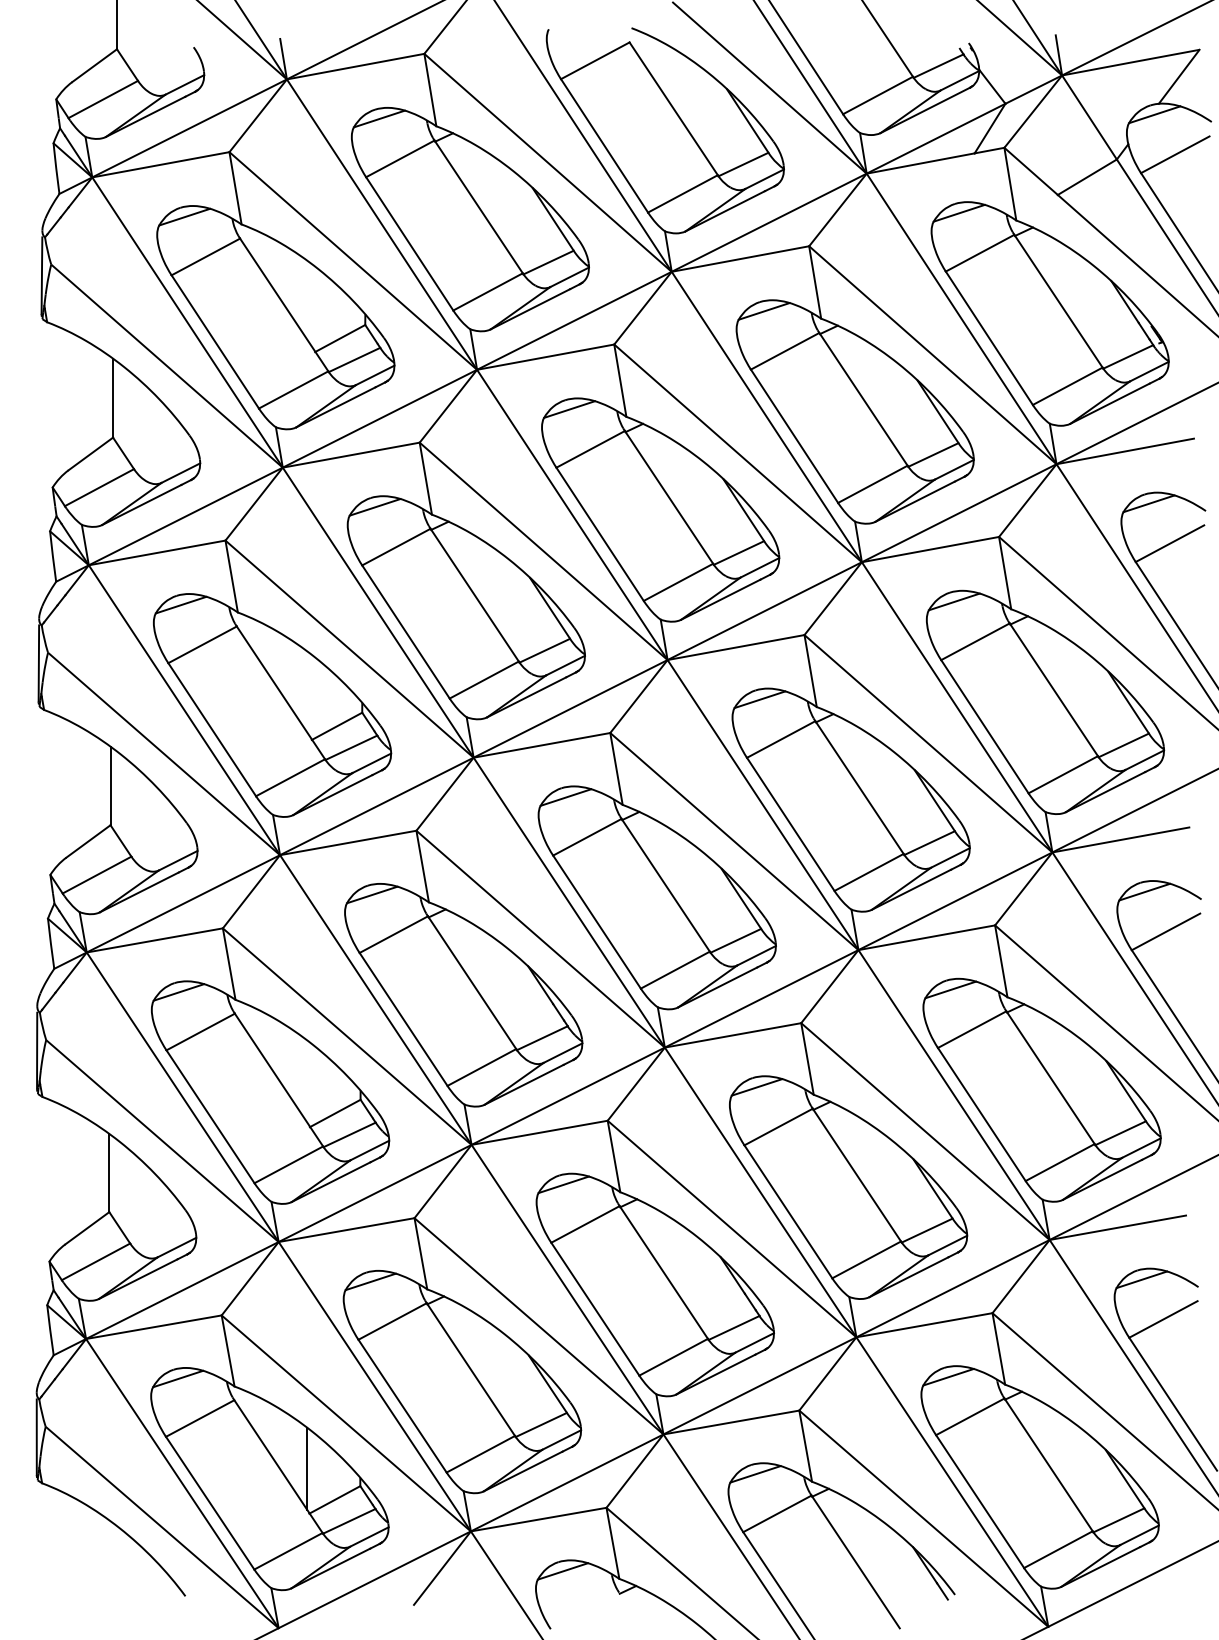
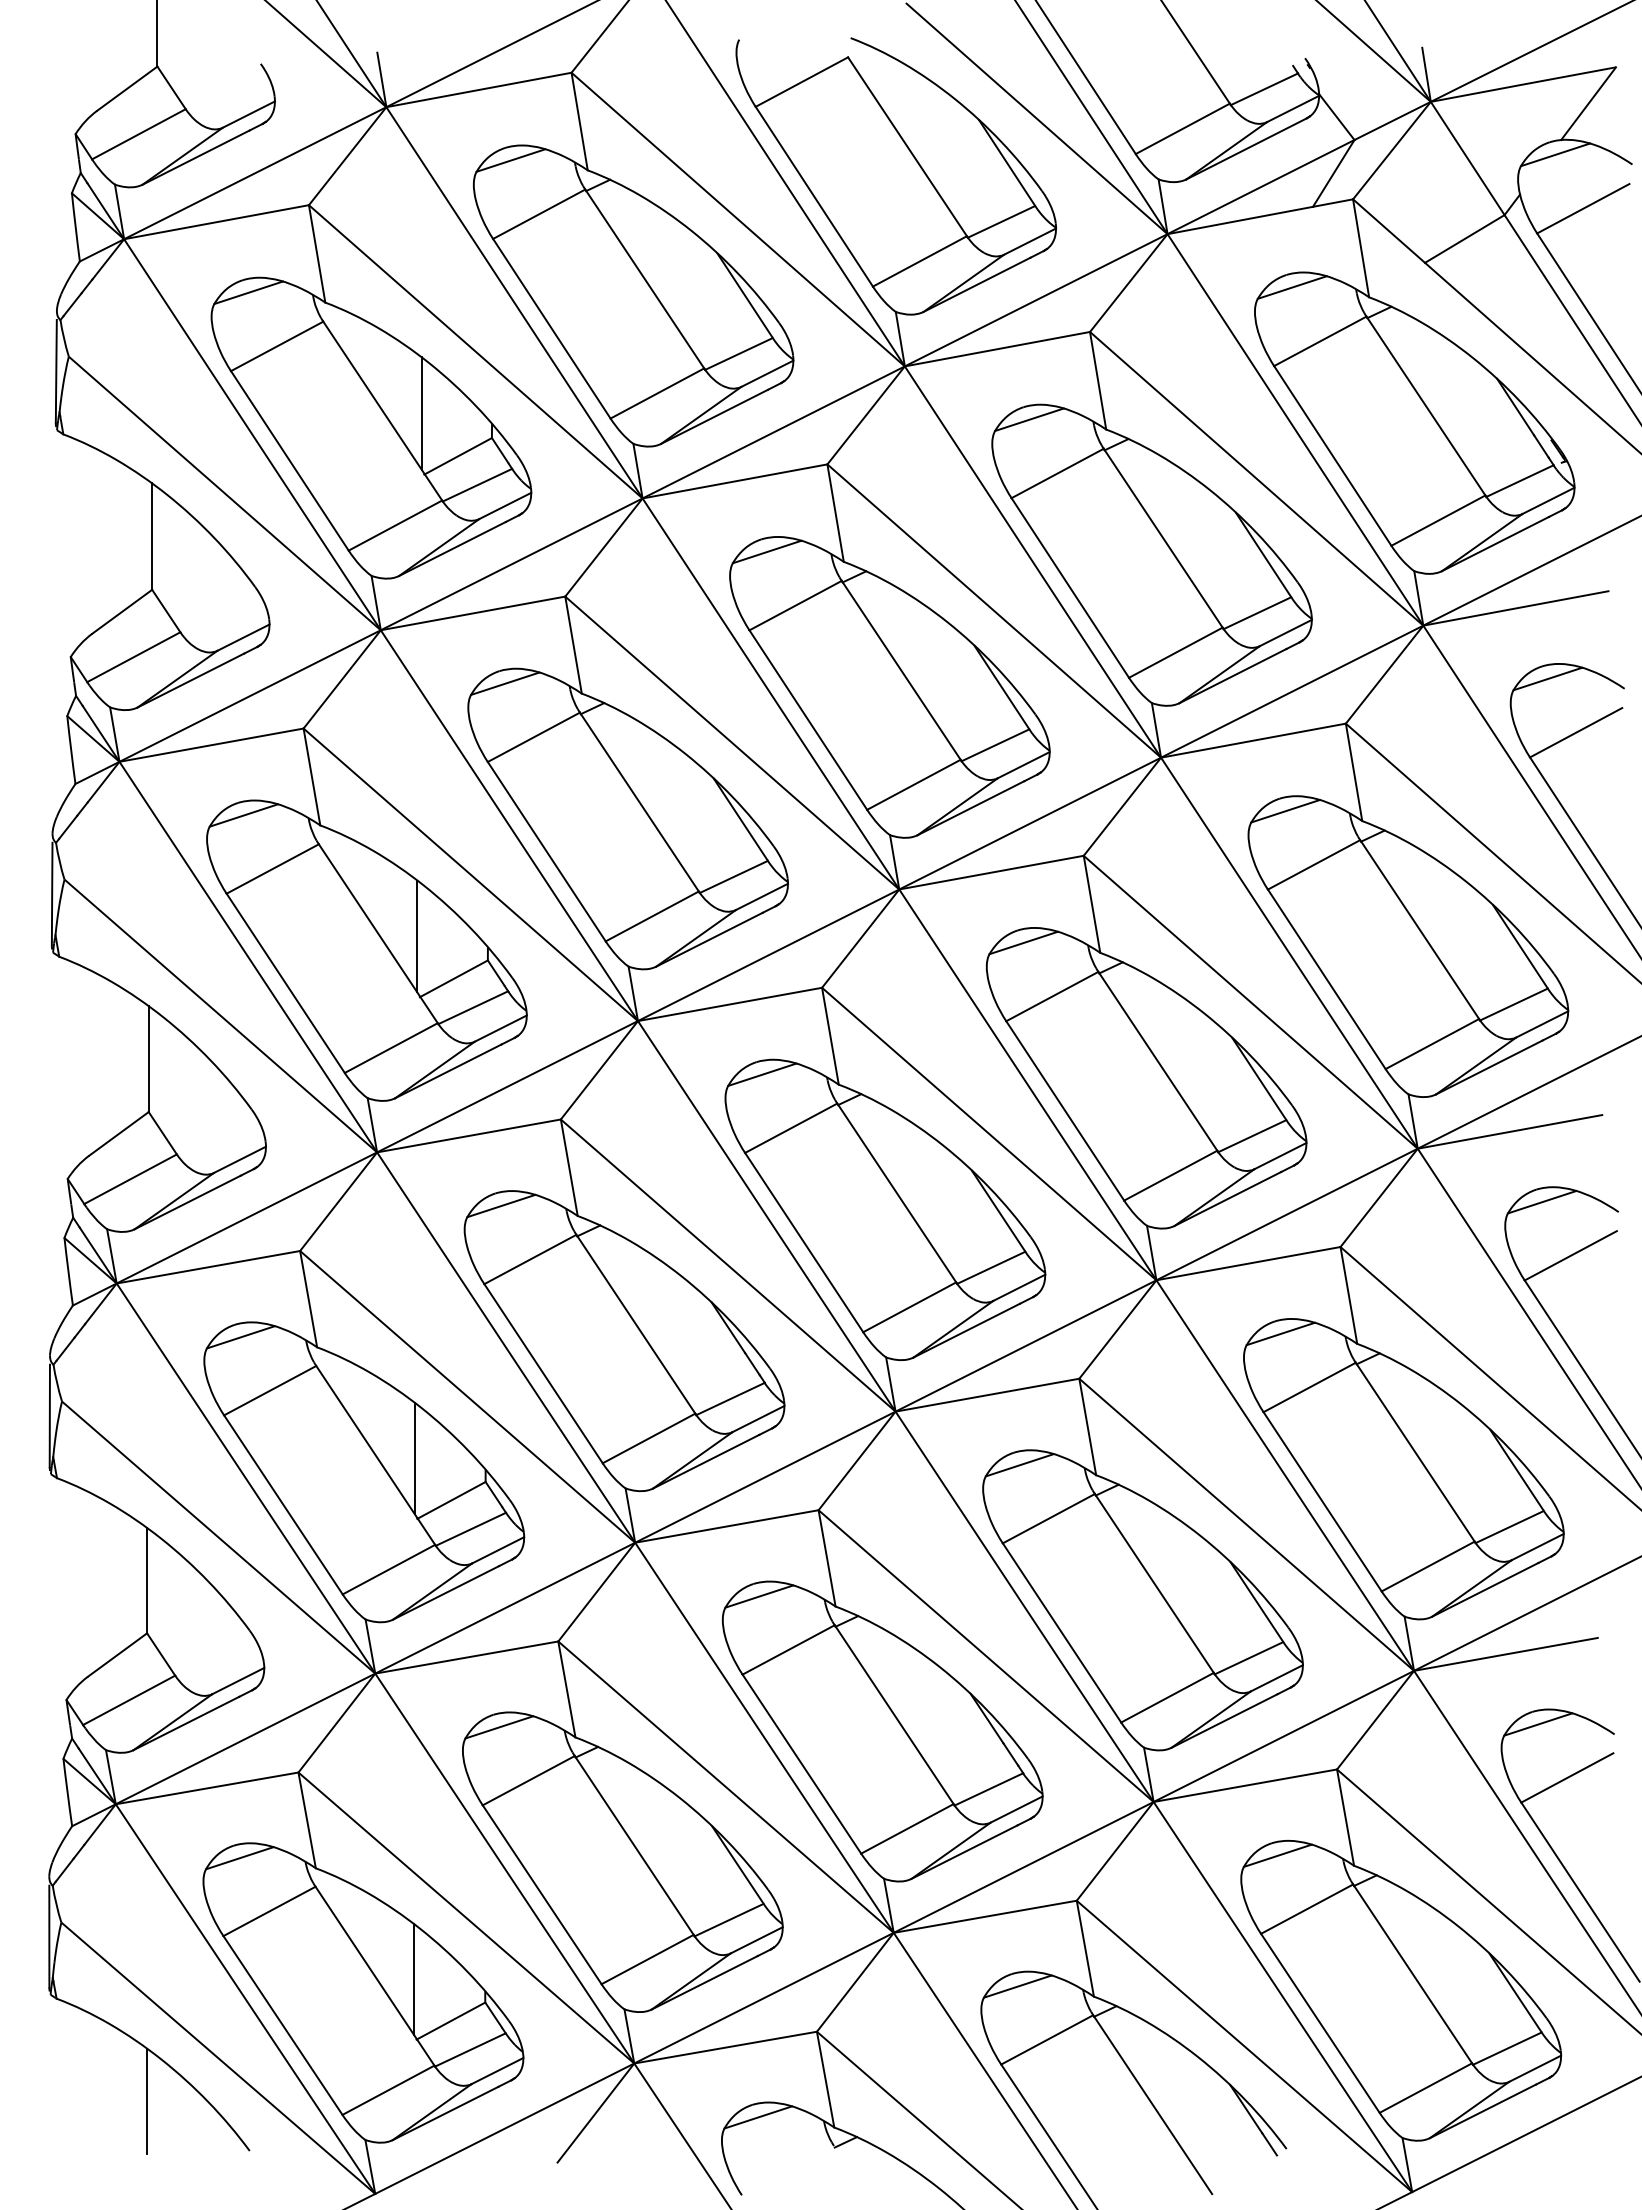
line: (312, 306) -> (421, 413), added
line: (310, 694) -> (417, 936), added
line: (307, 1082) -> (414, 1458), added
line: (109, 1558) -> (147, 2100), added

